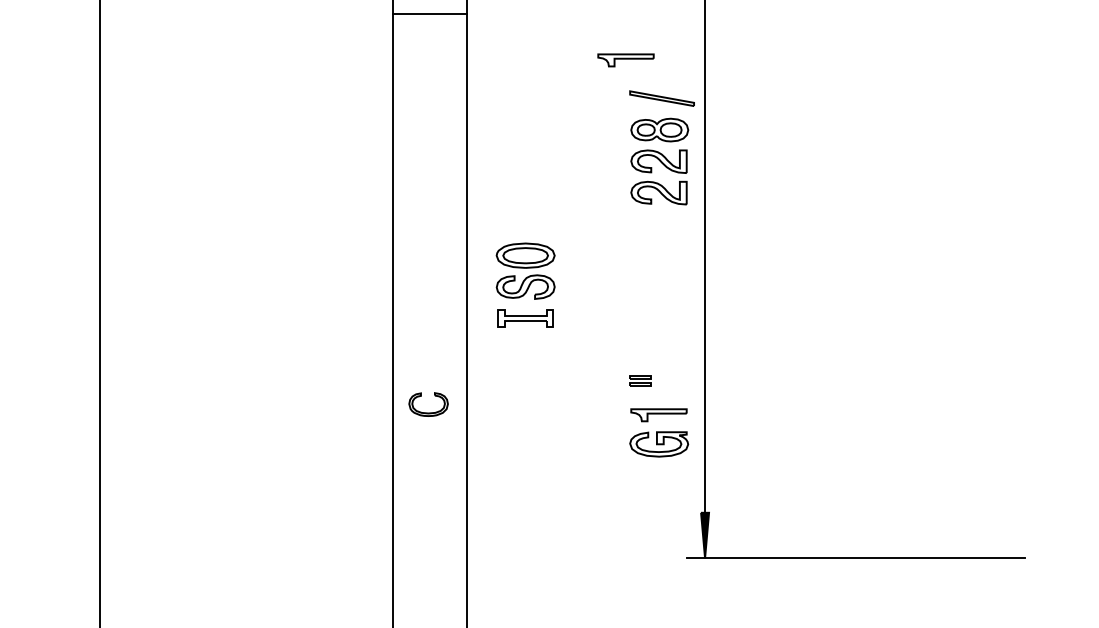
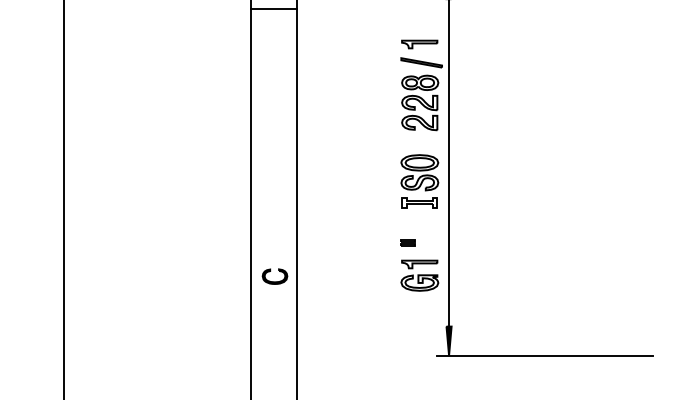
part: (625, 60) -> (419, 44), moved
part: (525, 284) -> (419, 181), moved
part: (427, 404) -> (274, 276), moved

